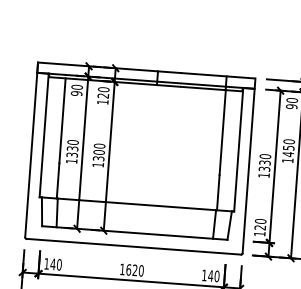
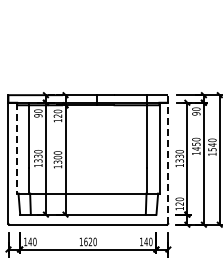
line: (43, 135) -> (16, 148), solid -> dashed
line: (249, 166) -> (168, 159), solid -> dashed

